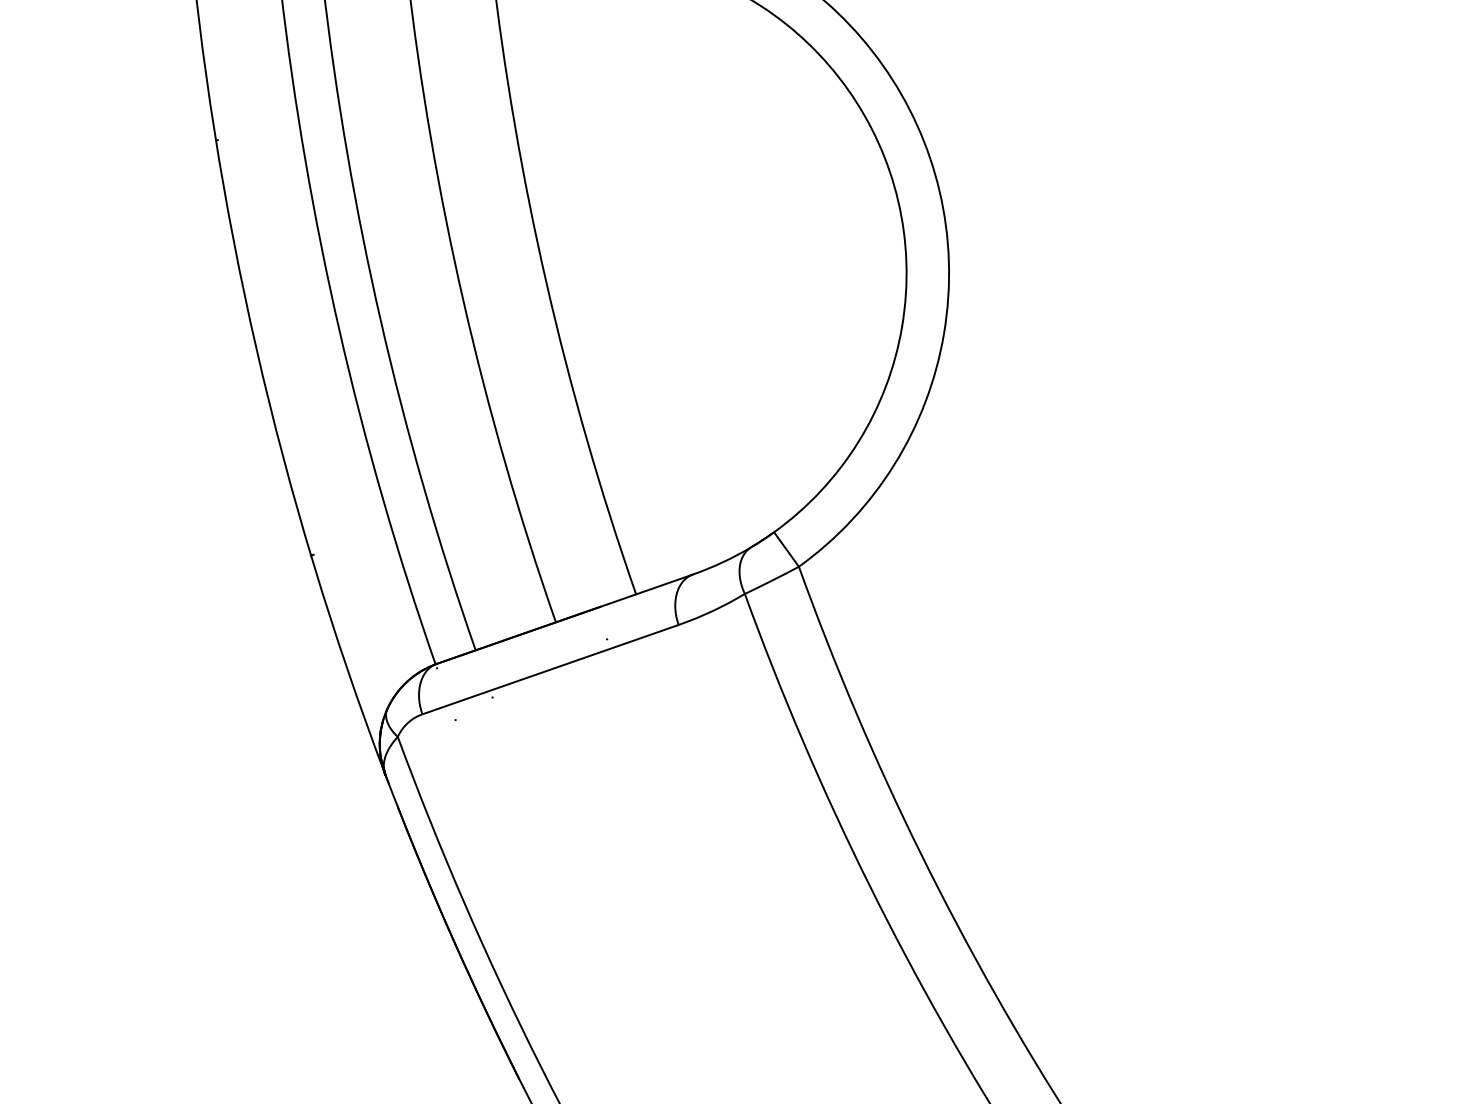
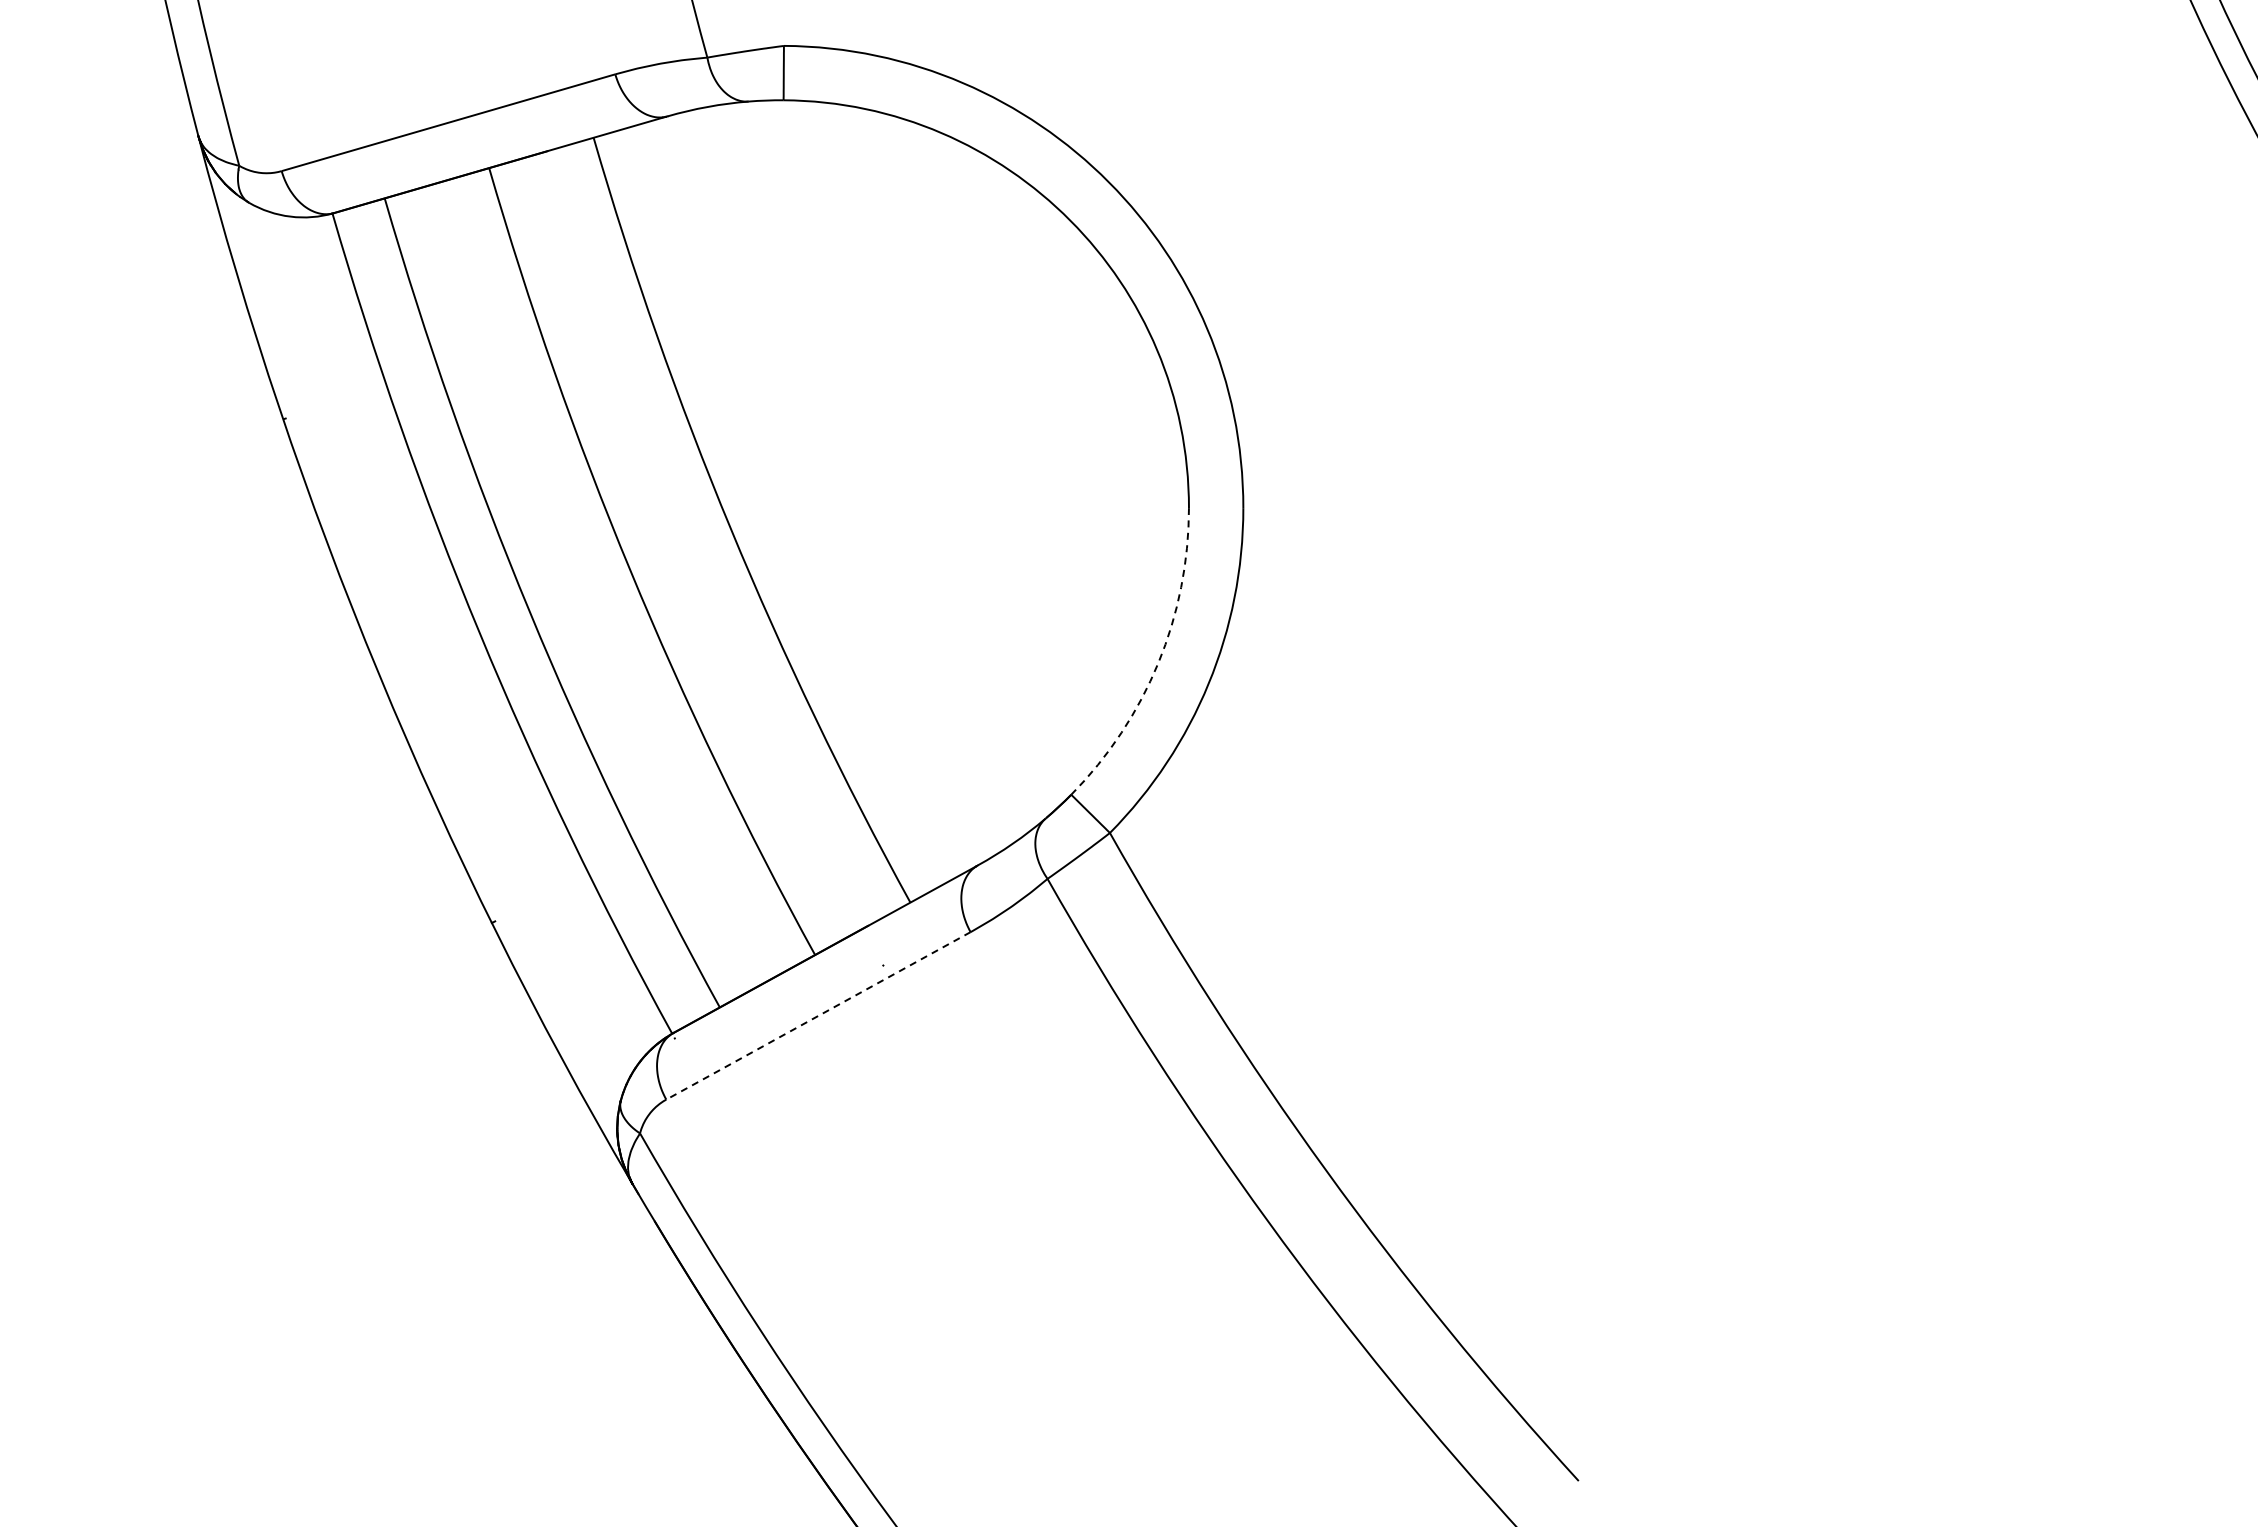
arc: (858, 442) -> (1158, 663), solid -> dashed
line: (550, 669) -> (818, 1015), solid -> dashed

